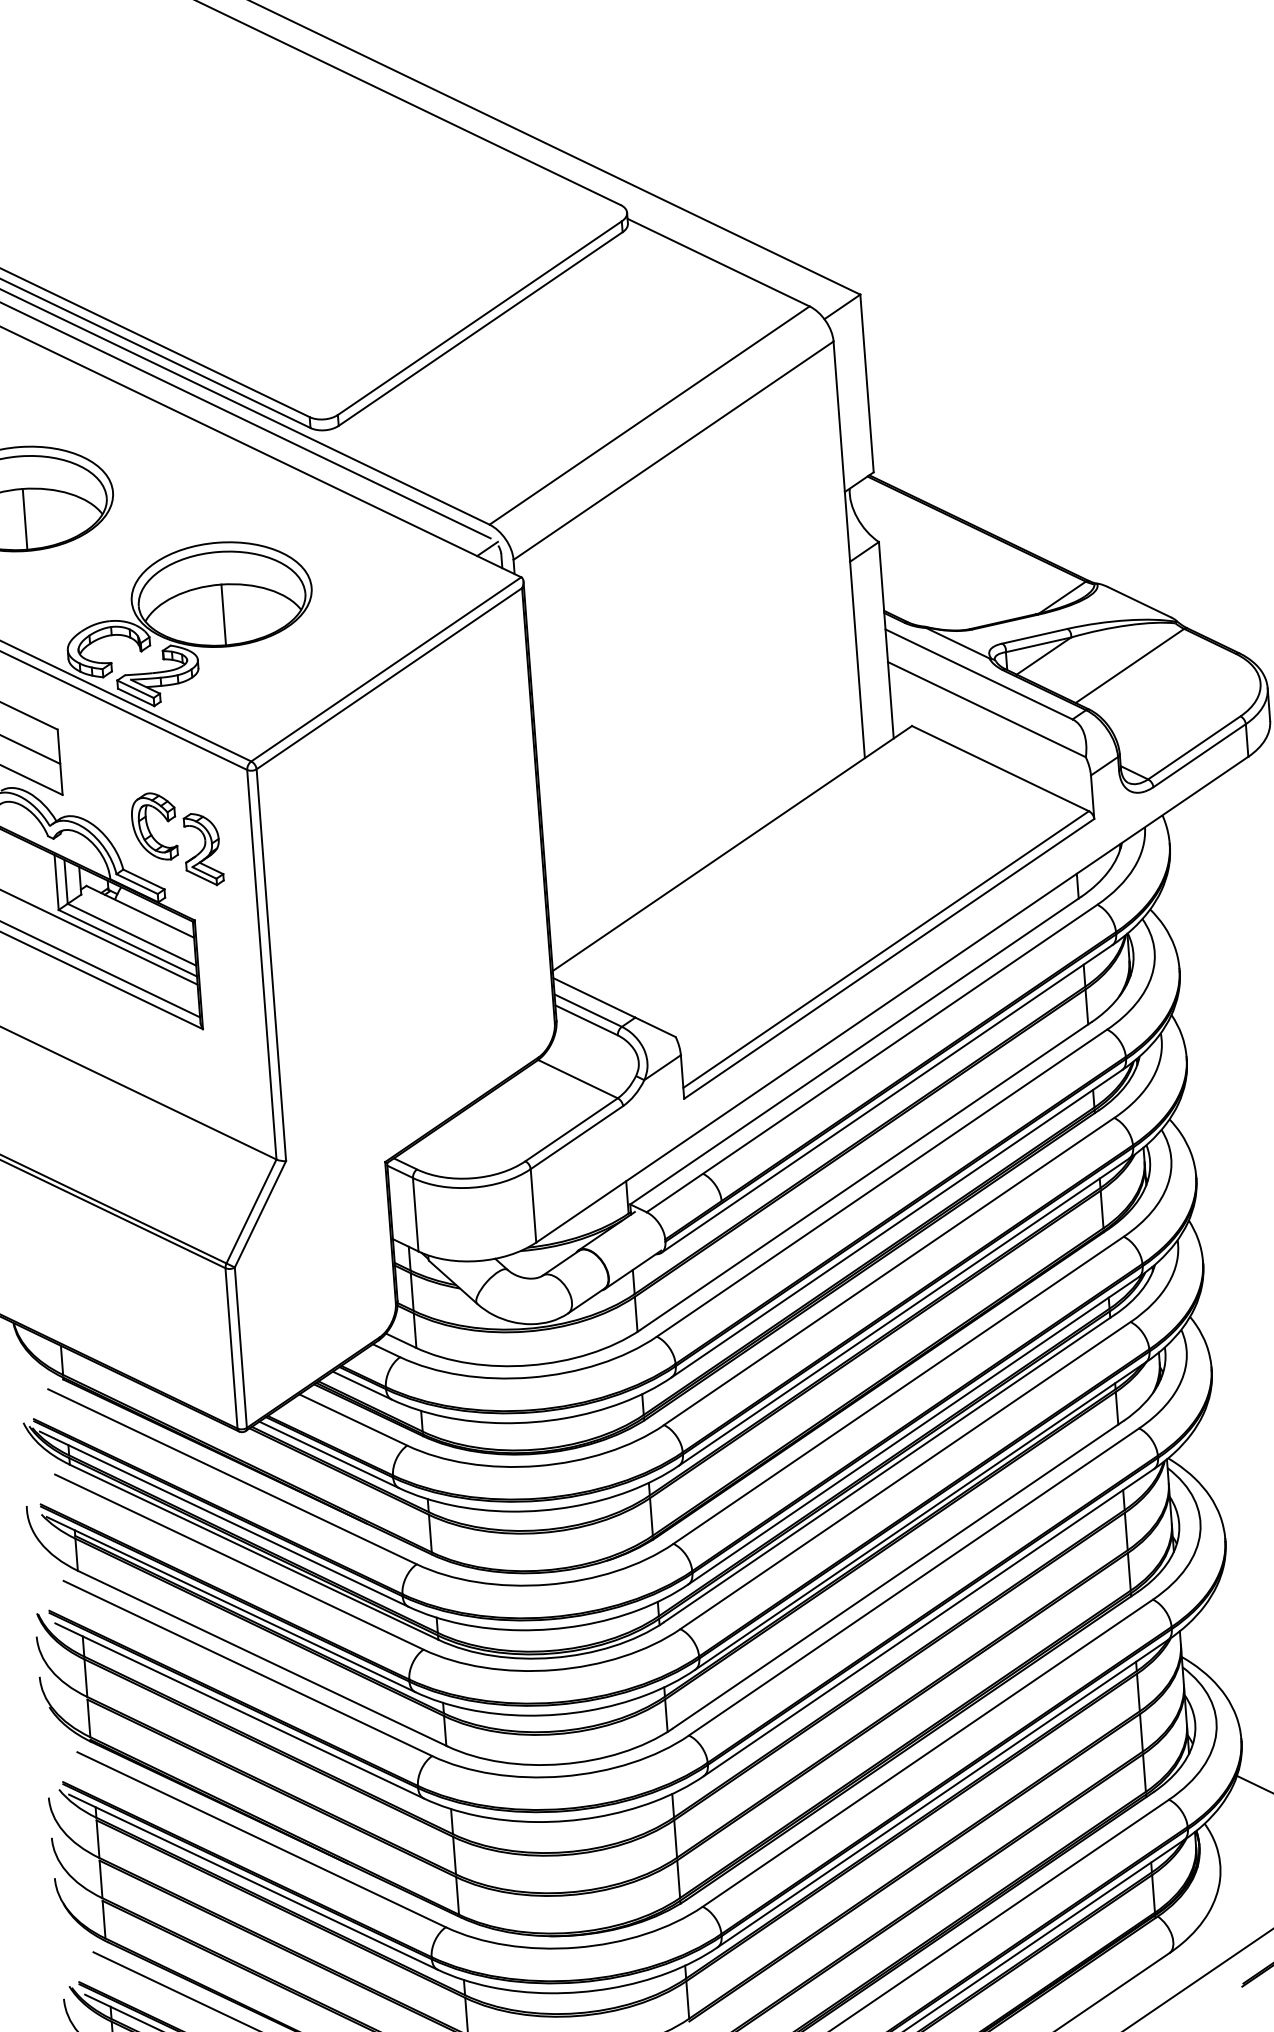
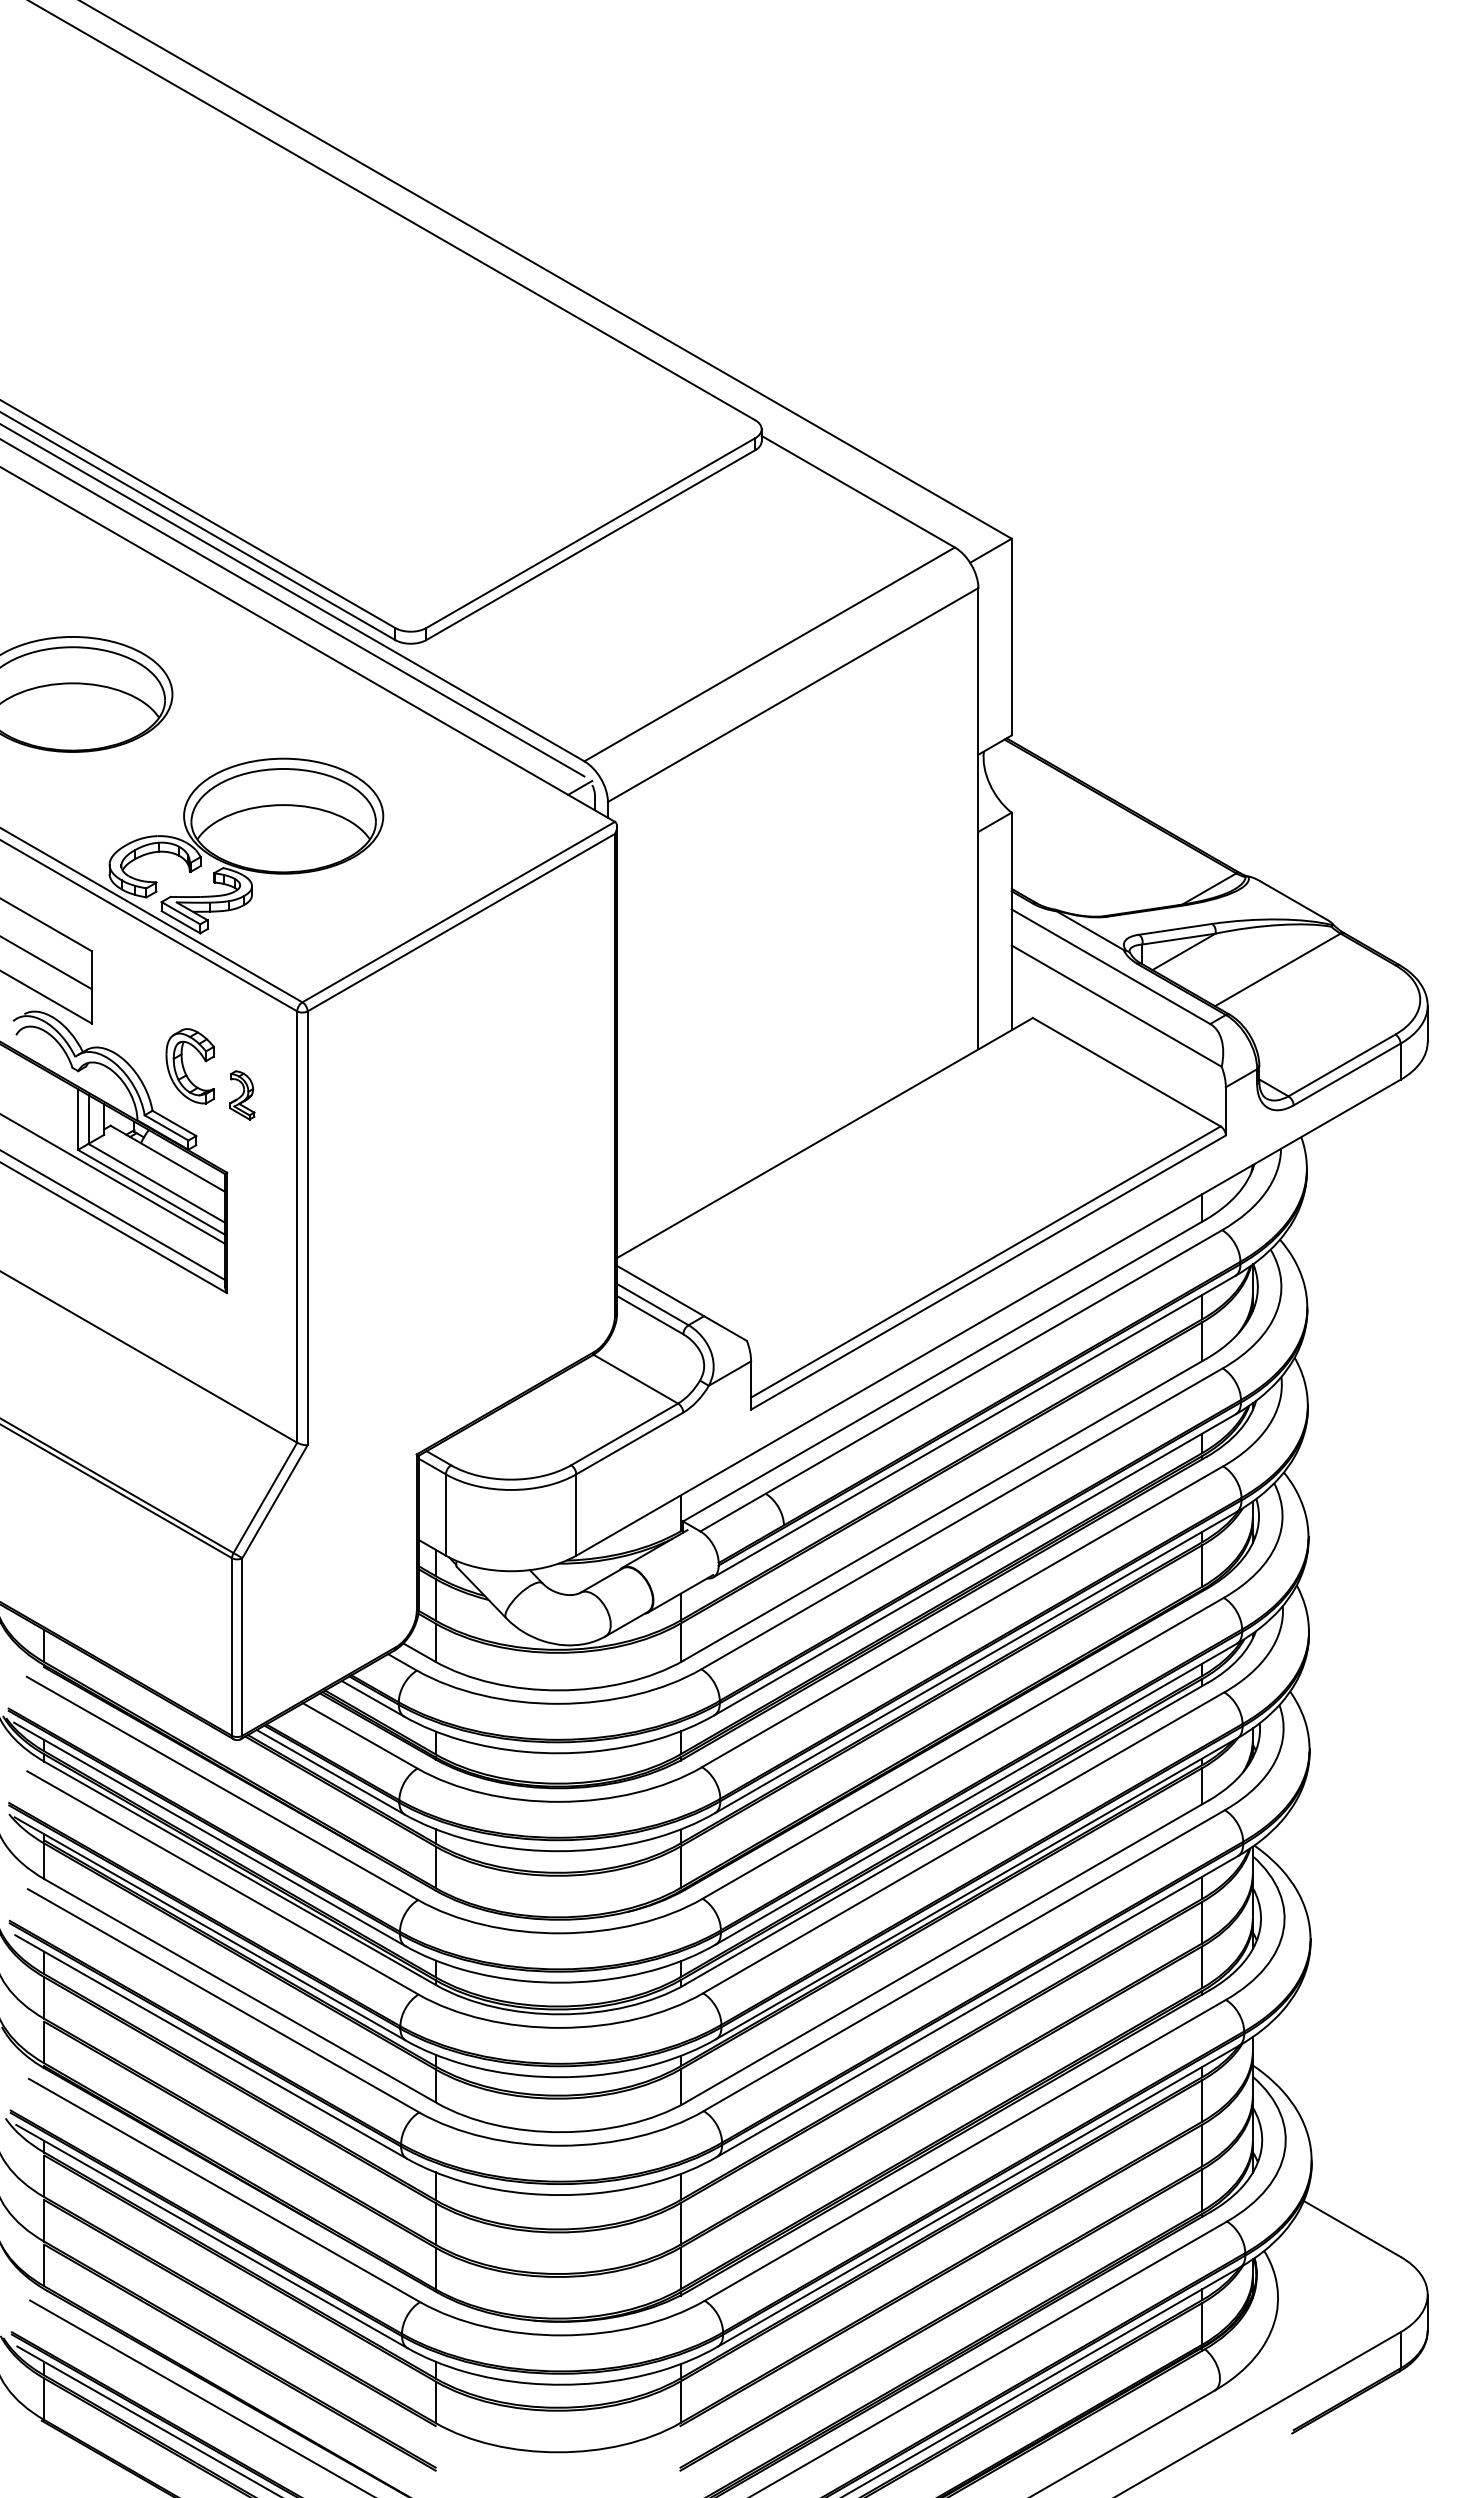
line: (25, 518) -> (73, 716), removed
line: (223, 614) -> (284, 838), removed
part: (203, 849) -> (242, 1095), size x0.6

